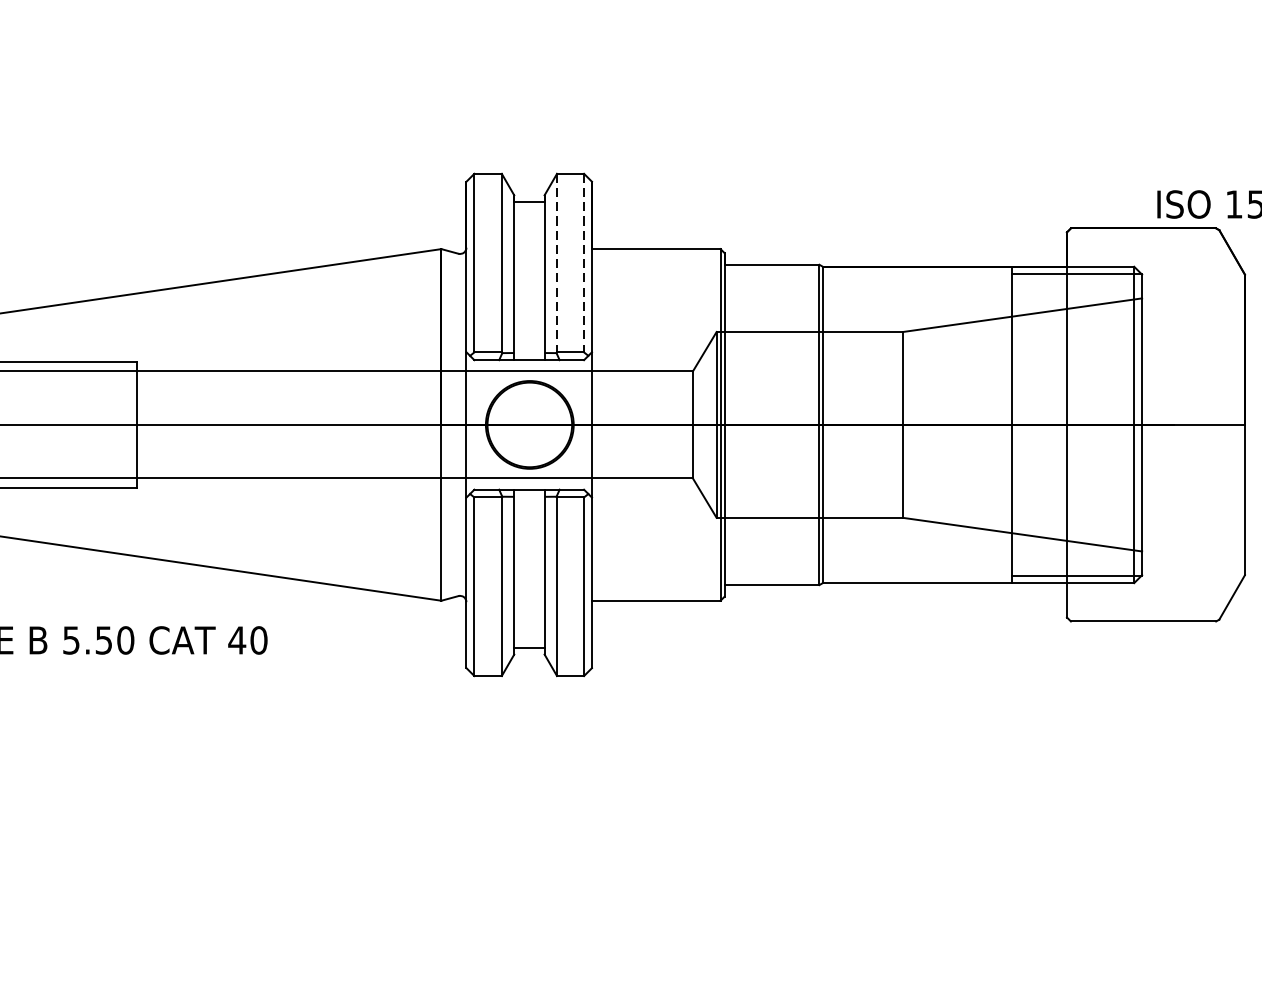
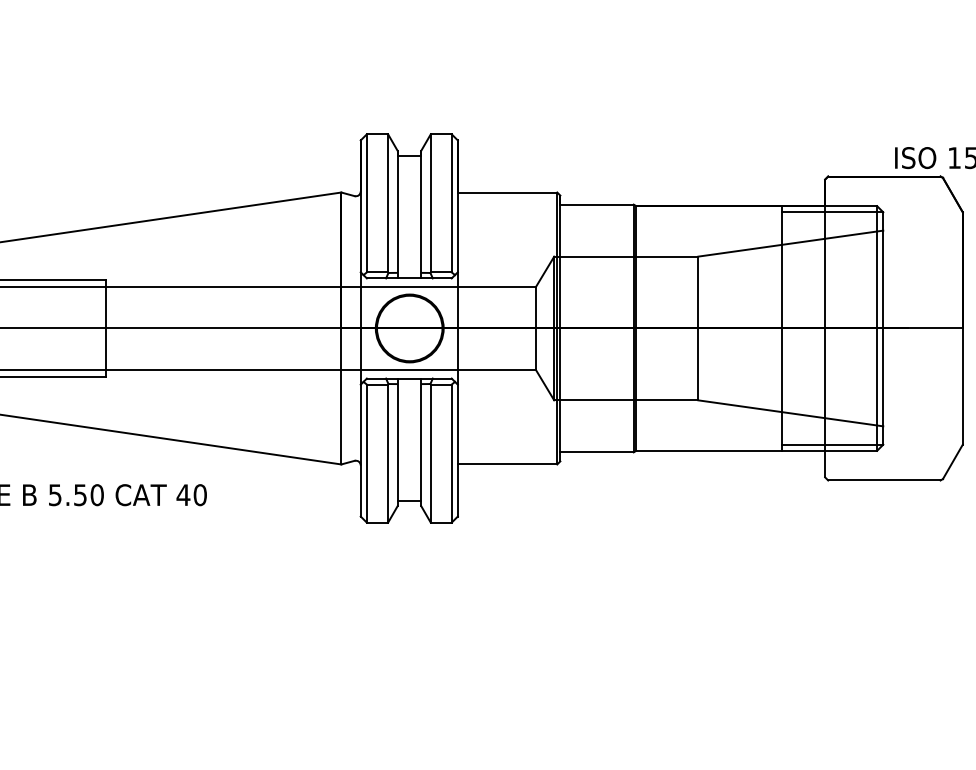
line: (556, 263) -> (430, 203), dashed -> solid
line: (583, 263) -> (451, 203), dashed -> solid

